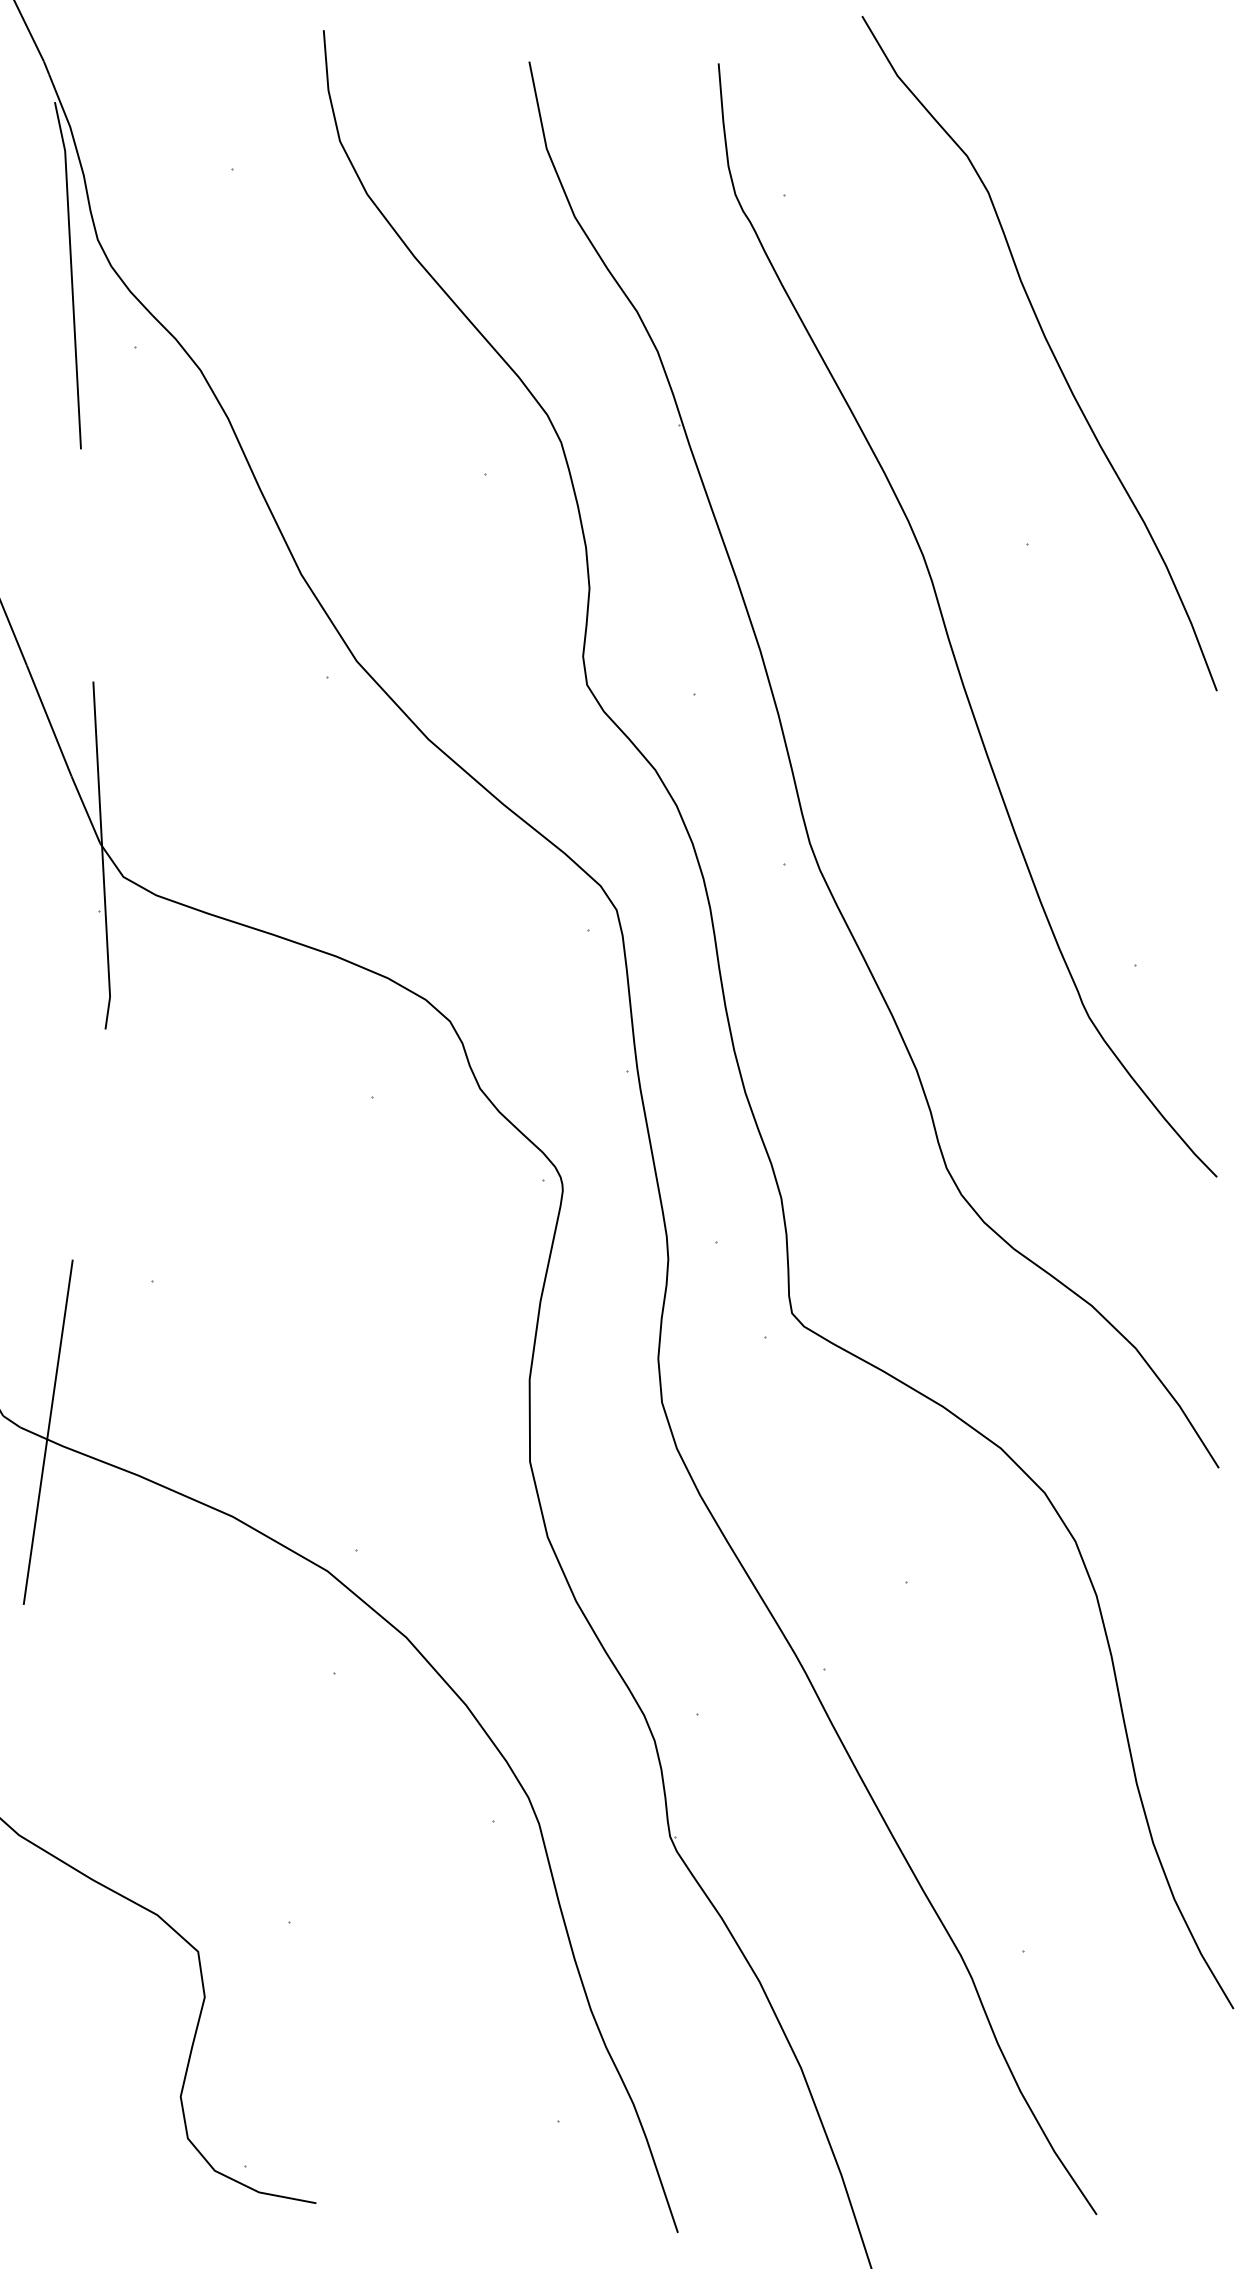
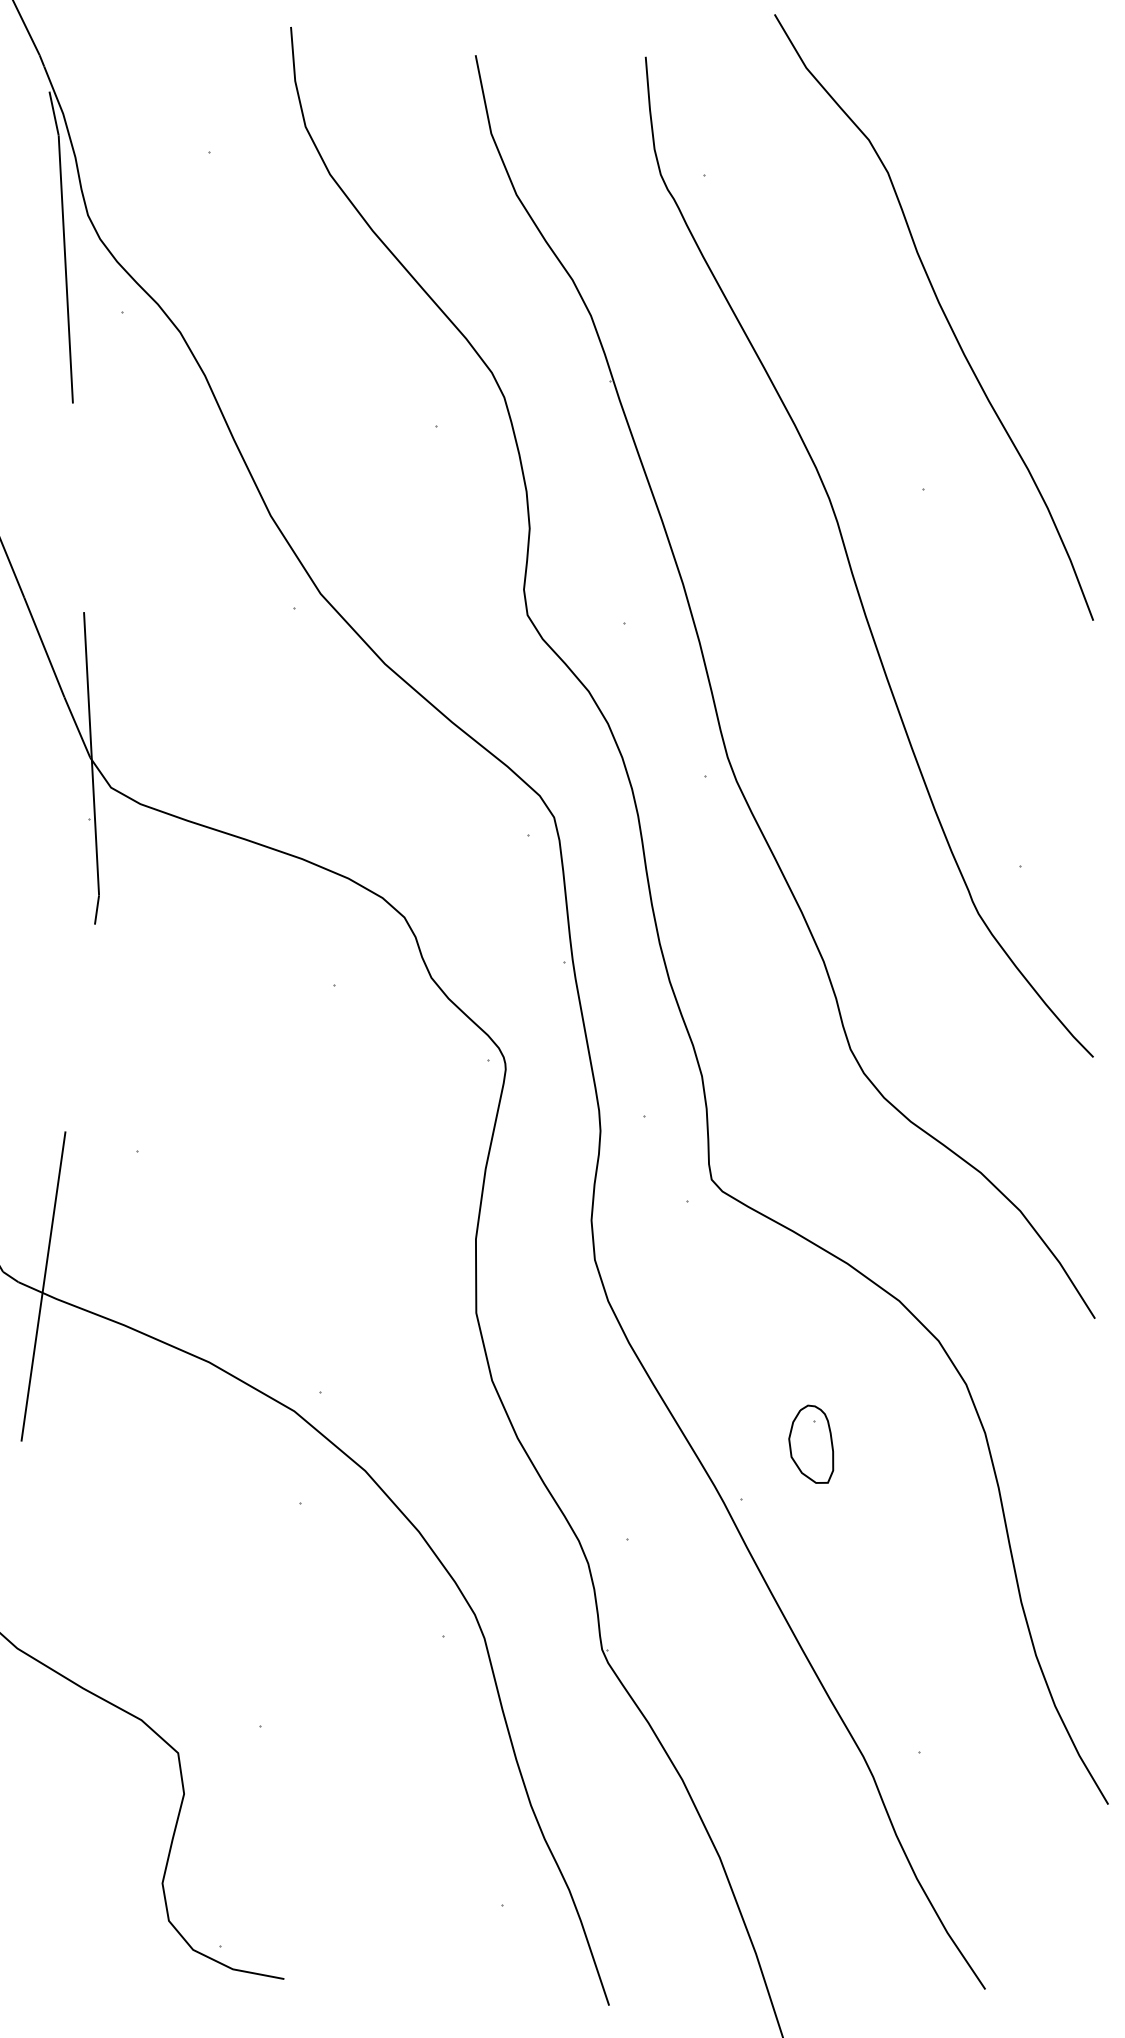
part: (902, 1607) -> (810, 1443), added

